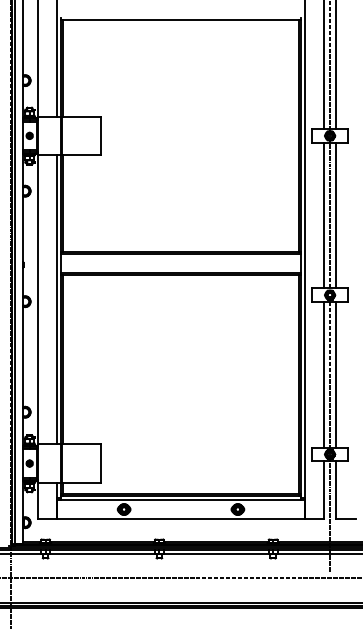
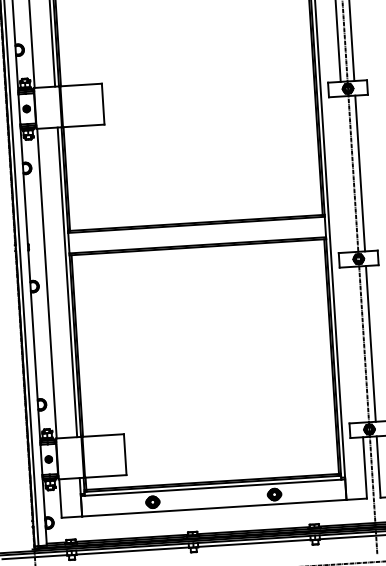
line: (323, 215) -> (346, 174), removed
line: (323, 374) -> (357, 344), removed

